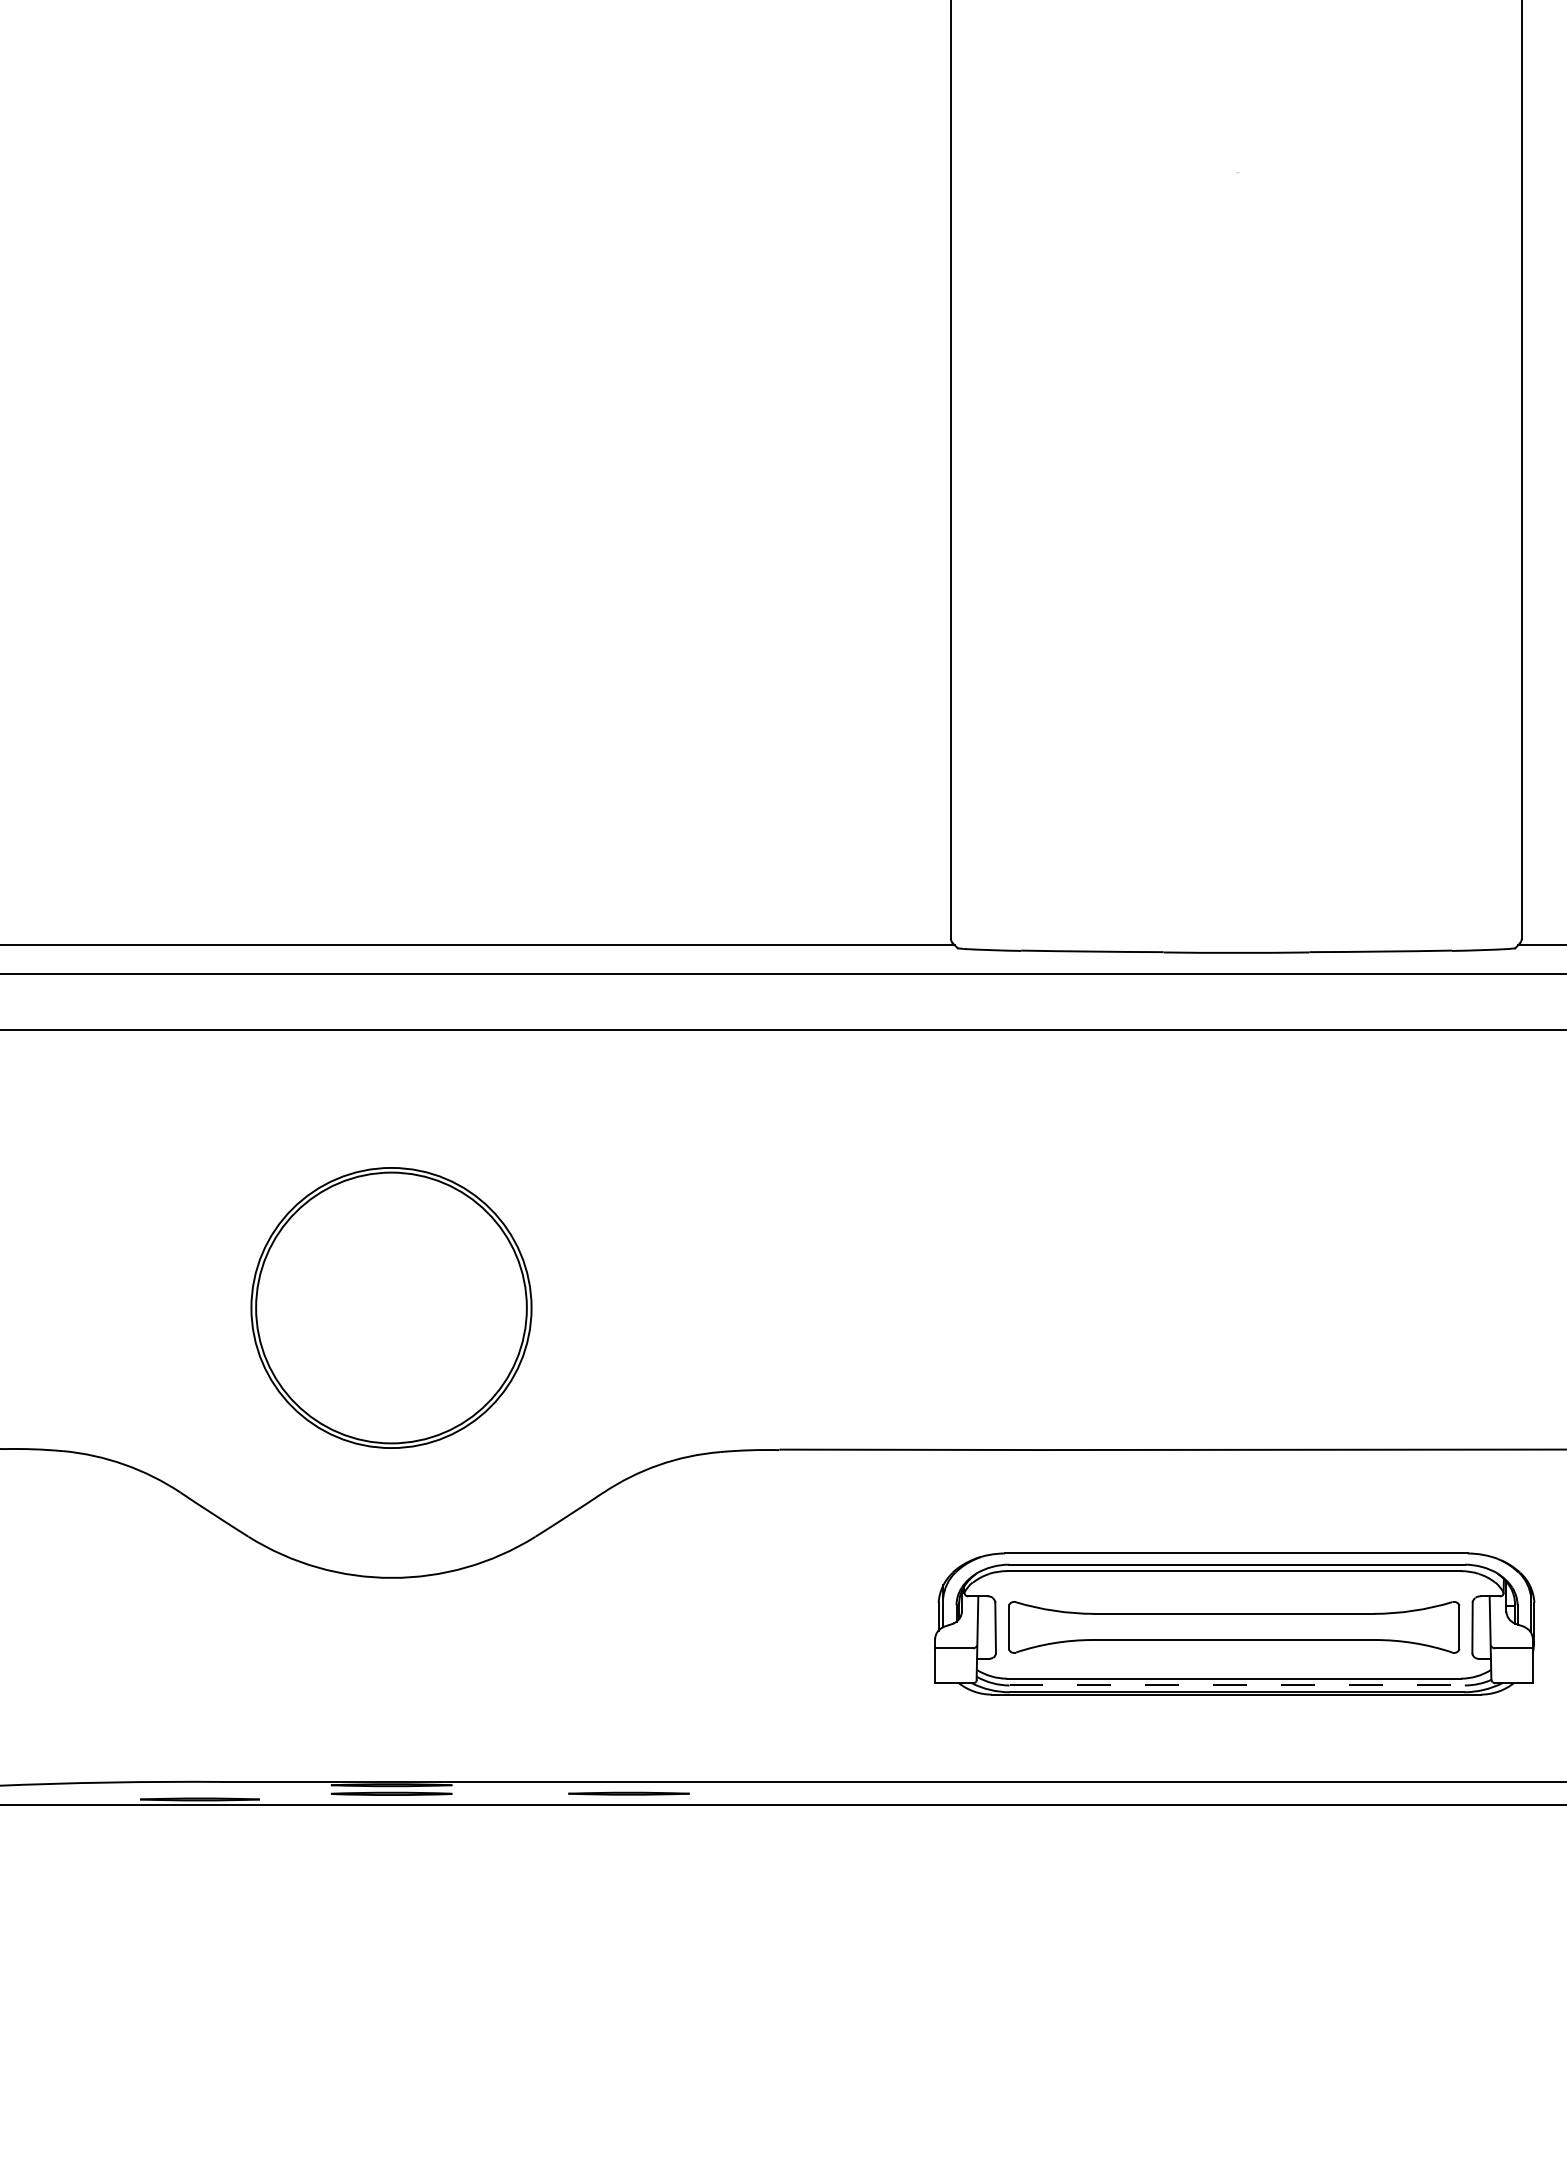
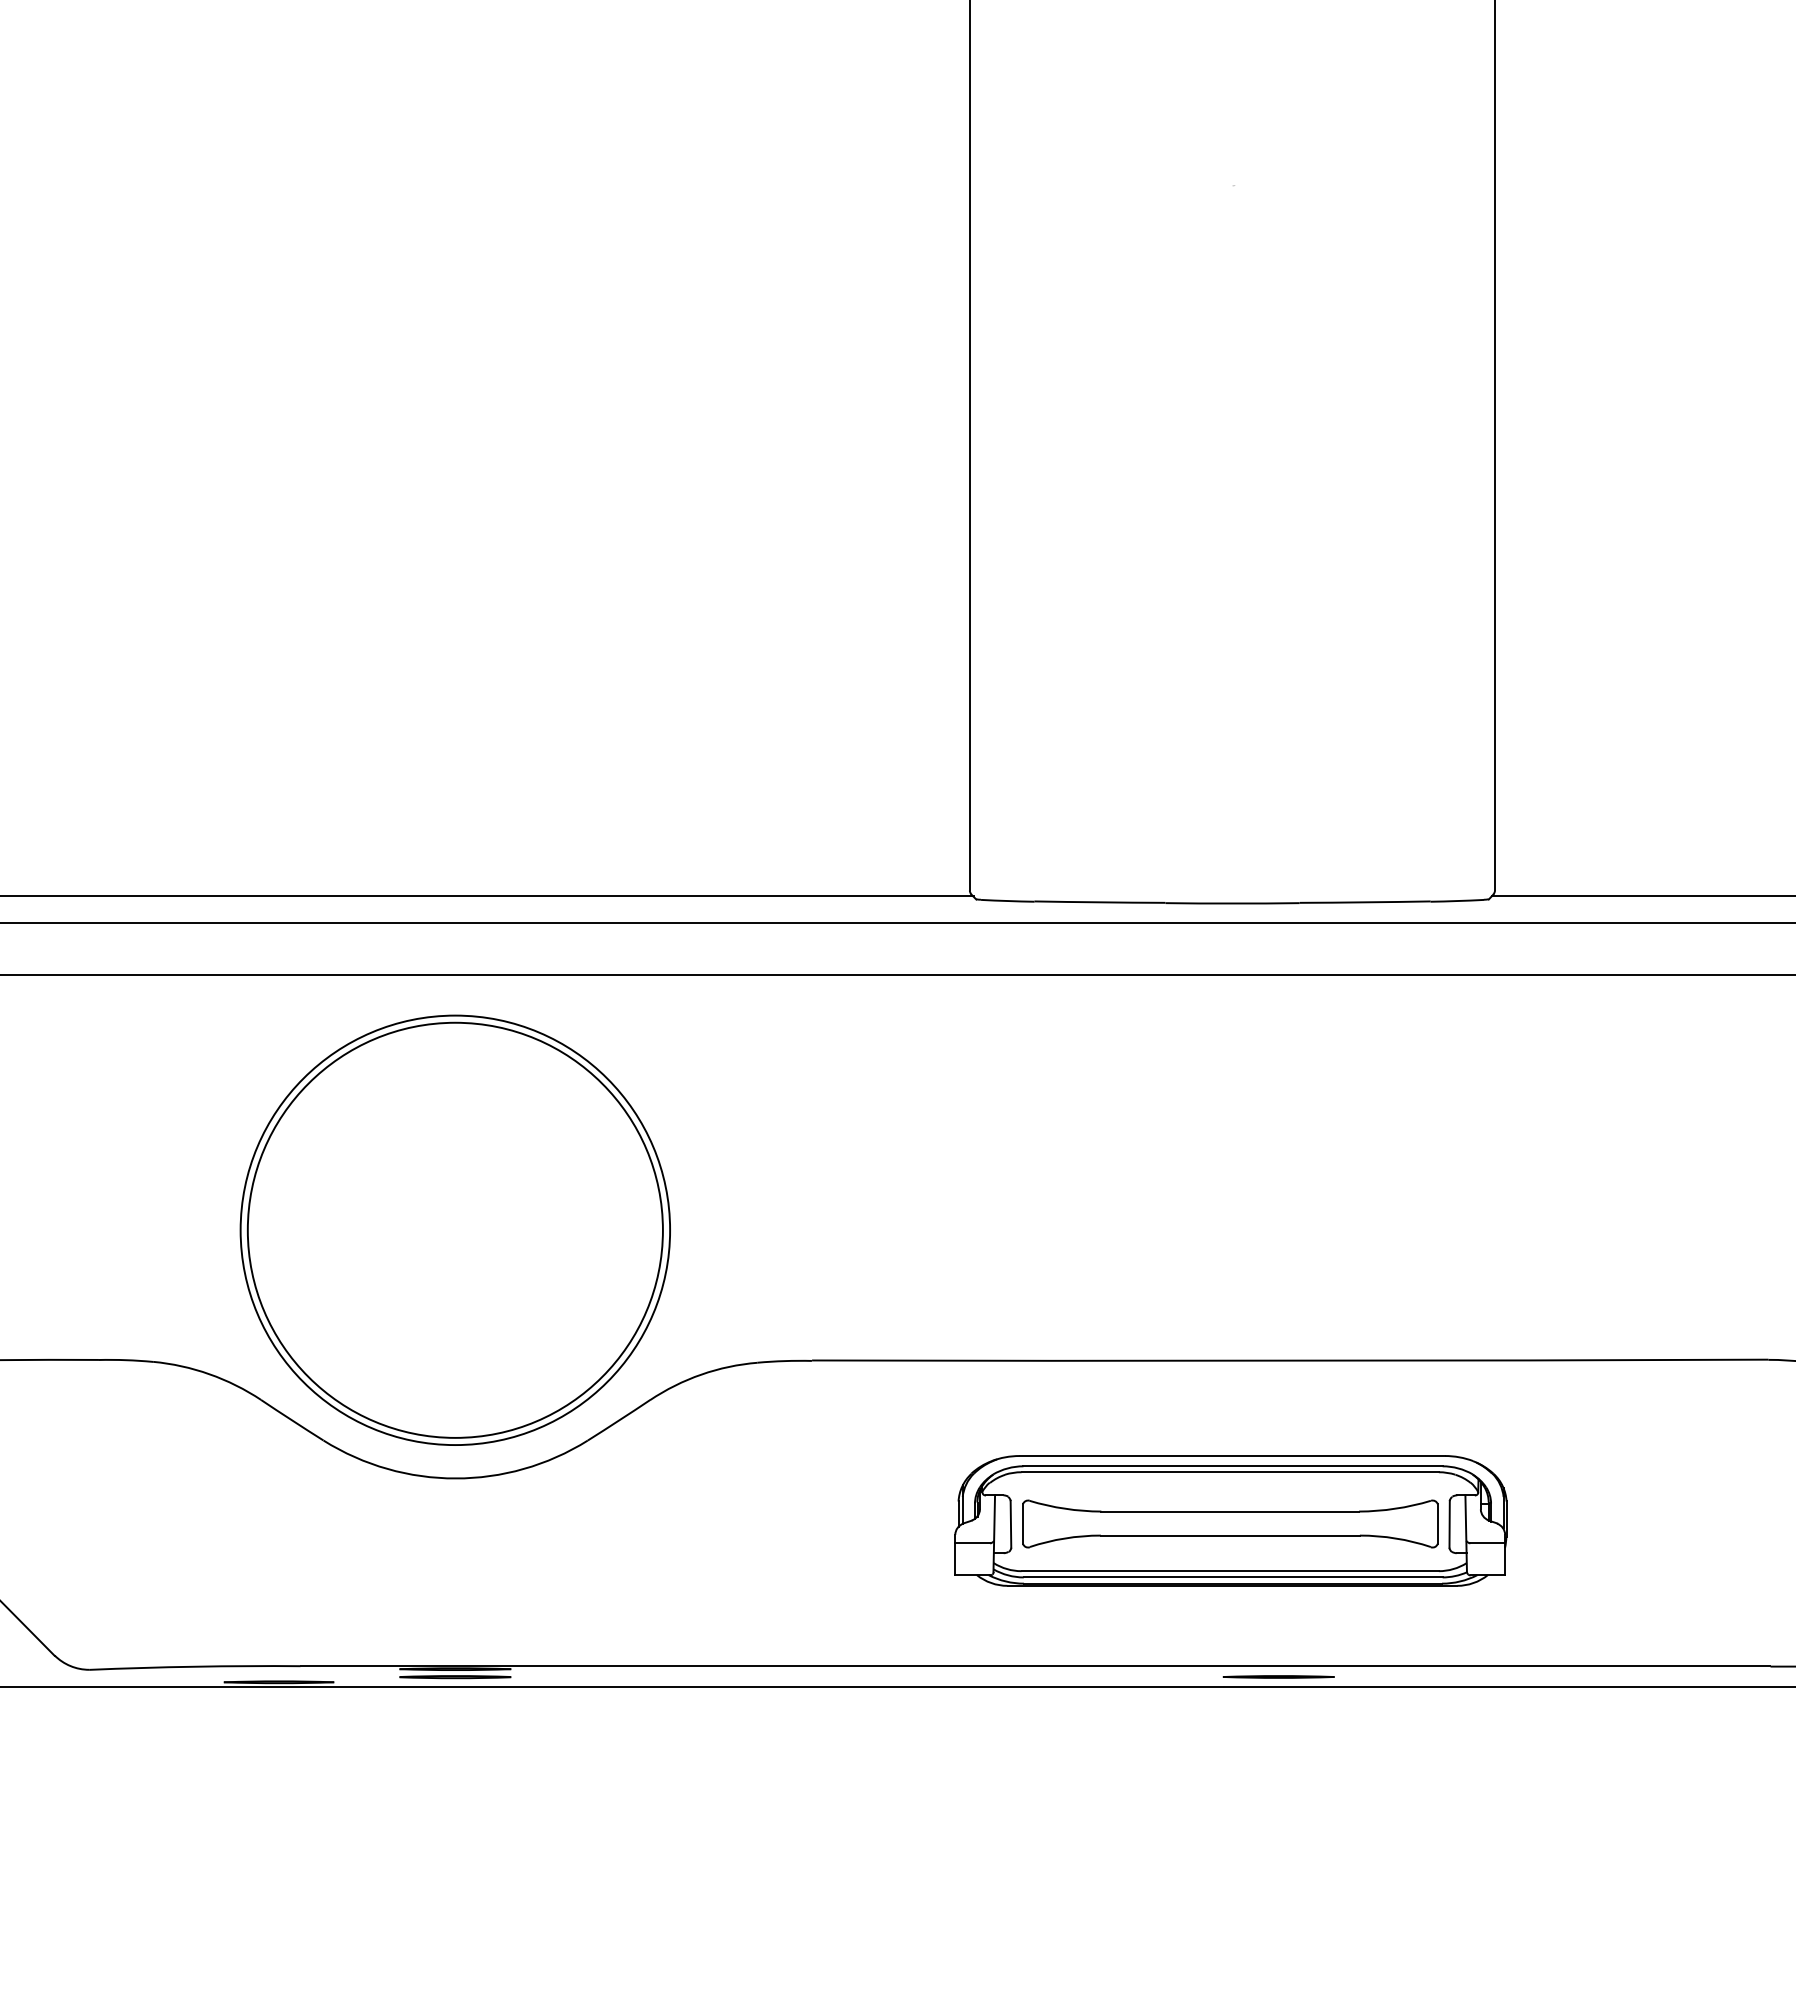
part: (390, 1307) -> (454, 1229), size x1.67
line: (1237, 1685) -> (1233, 1577), dashed -> solid
line: (628, 1793) -> (1278, 1676), moved

